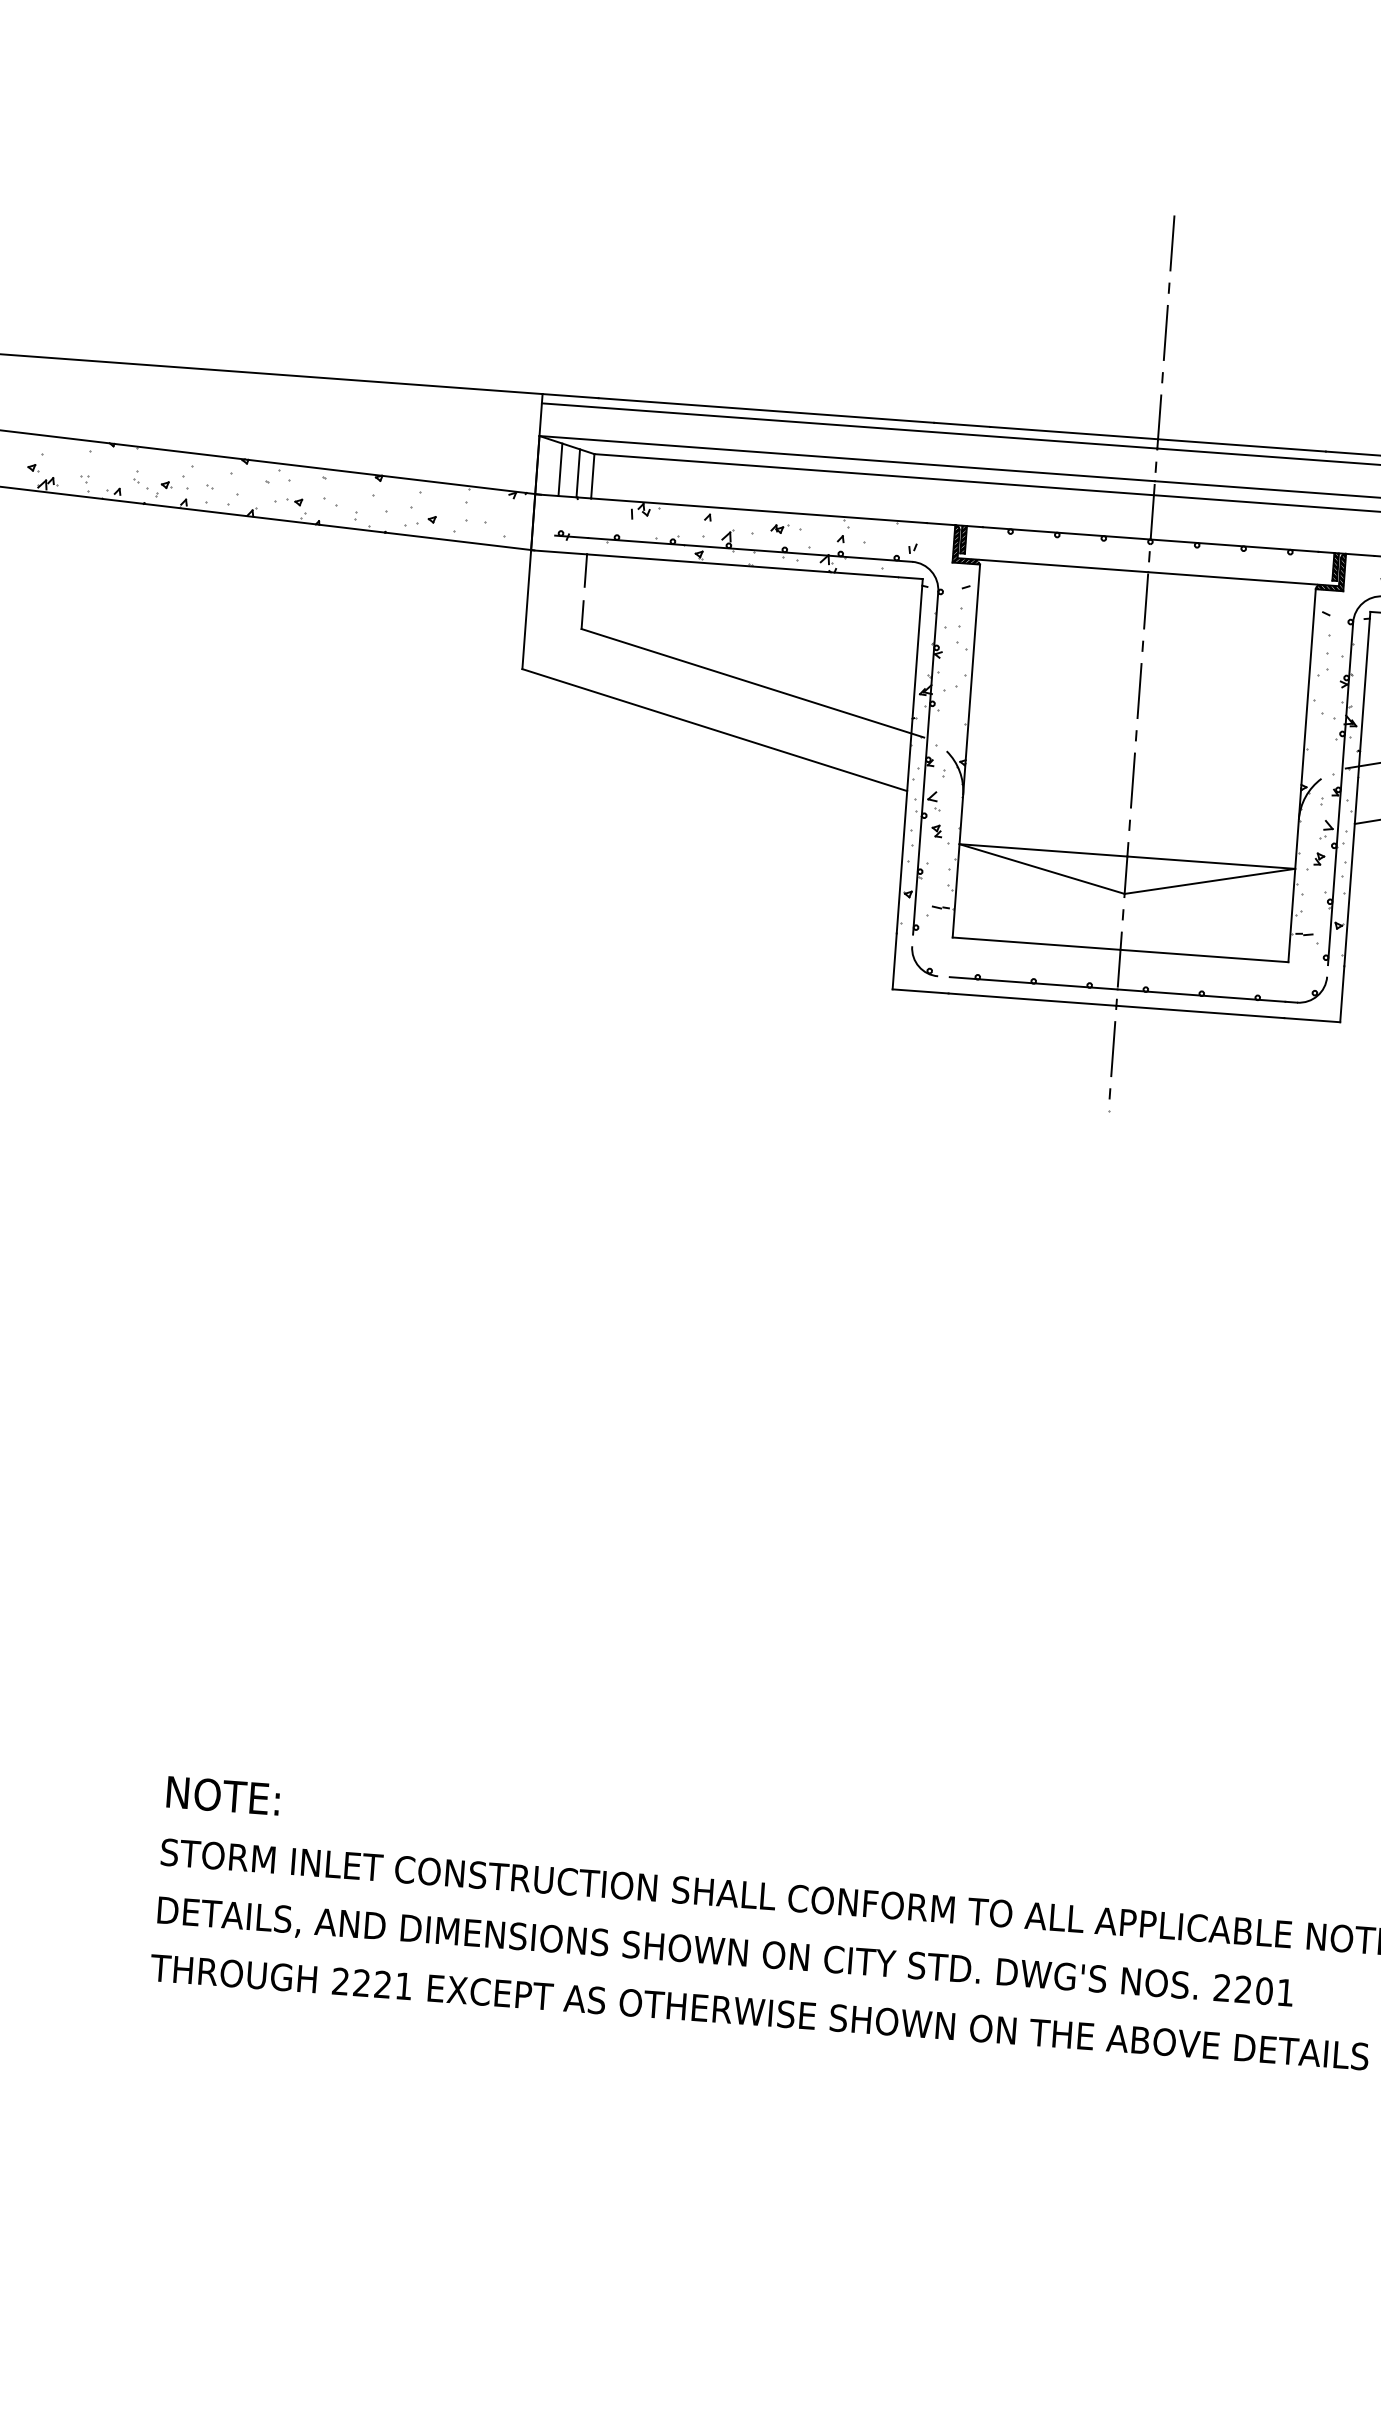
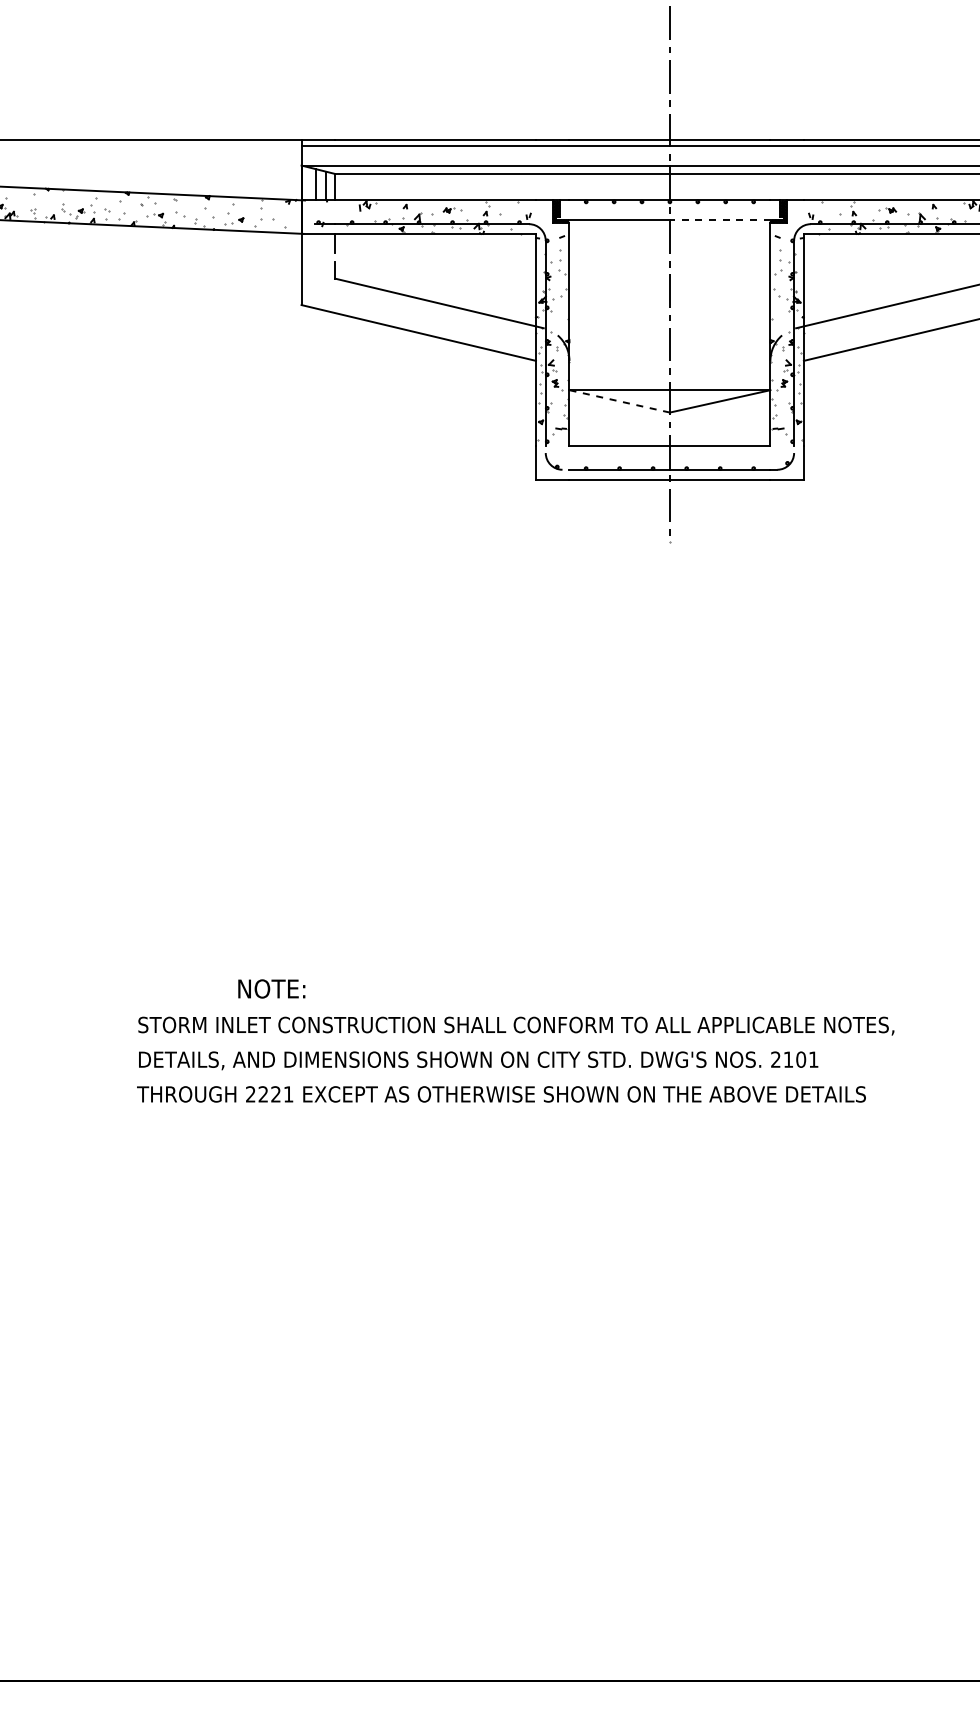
line: (1231, 579) -> (719, 220), solid -> dashed
line: (1041, 869) -> (619, 401), solid -> dashed
text: (222, 1795) -> (271, 988), moved
text: (1241, 1989) -> (787, 1059), 2201 -> 2101

